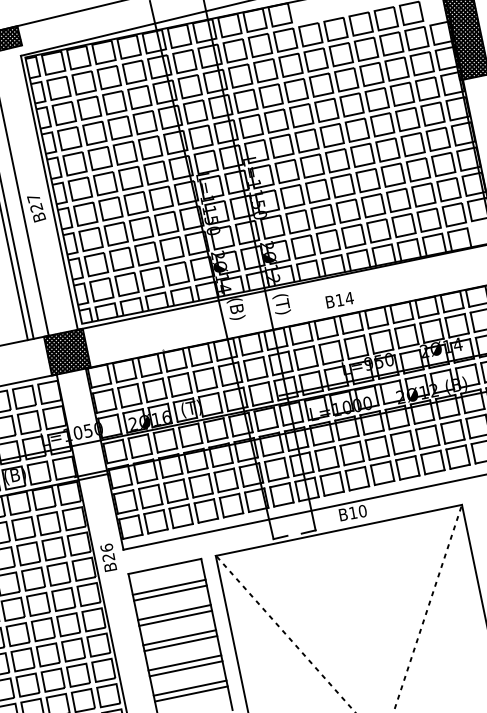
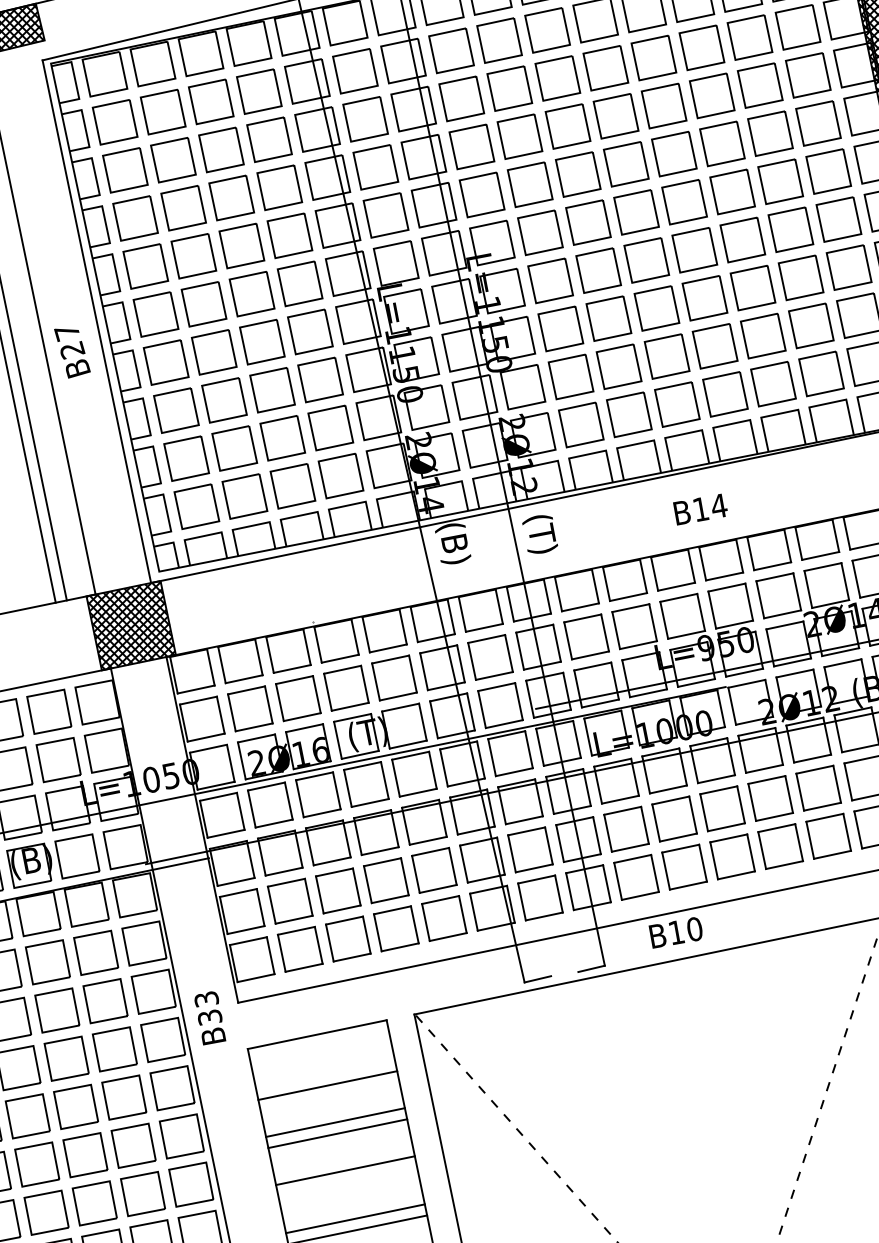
text: (339, 300) -> (699, 509), moved
text: (107, 552) -> (207, 1007), B26 -> B33
line: (168, 586) -> (324, 1072), removed
line: (180, 643) -> (347, 1181), removed

